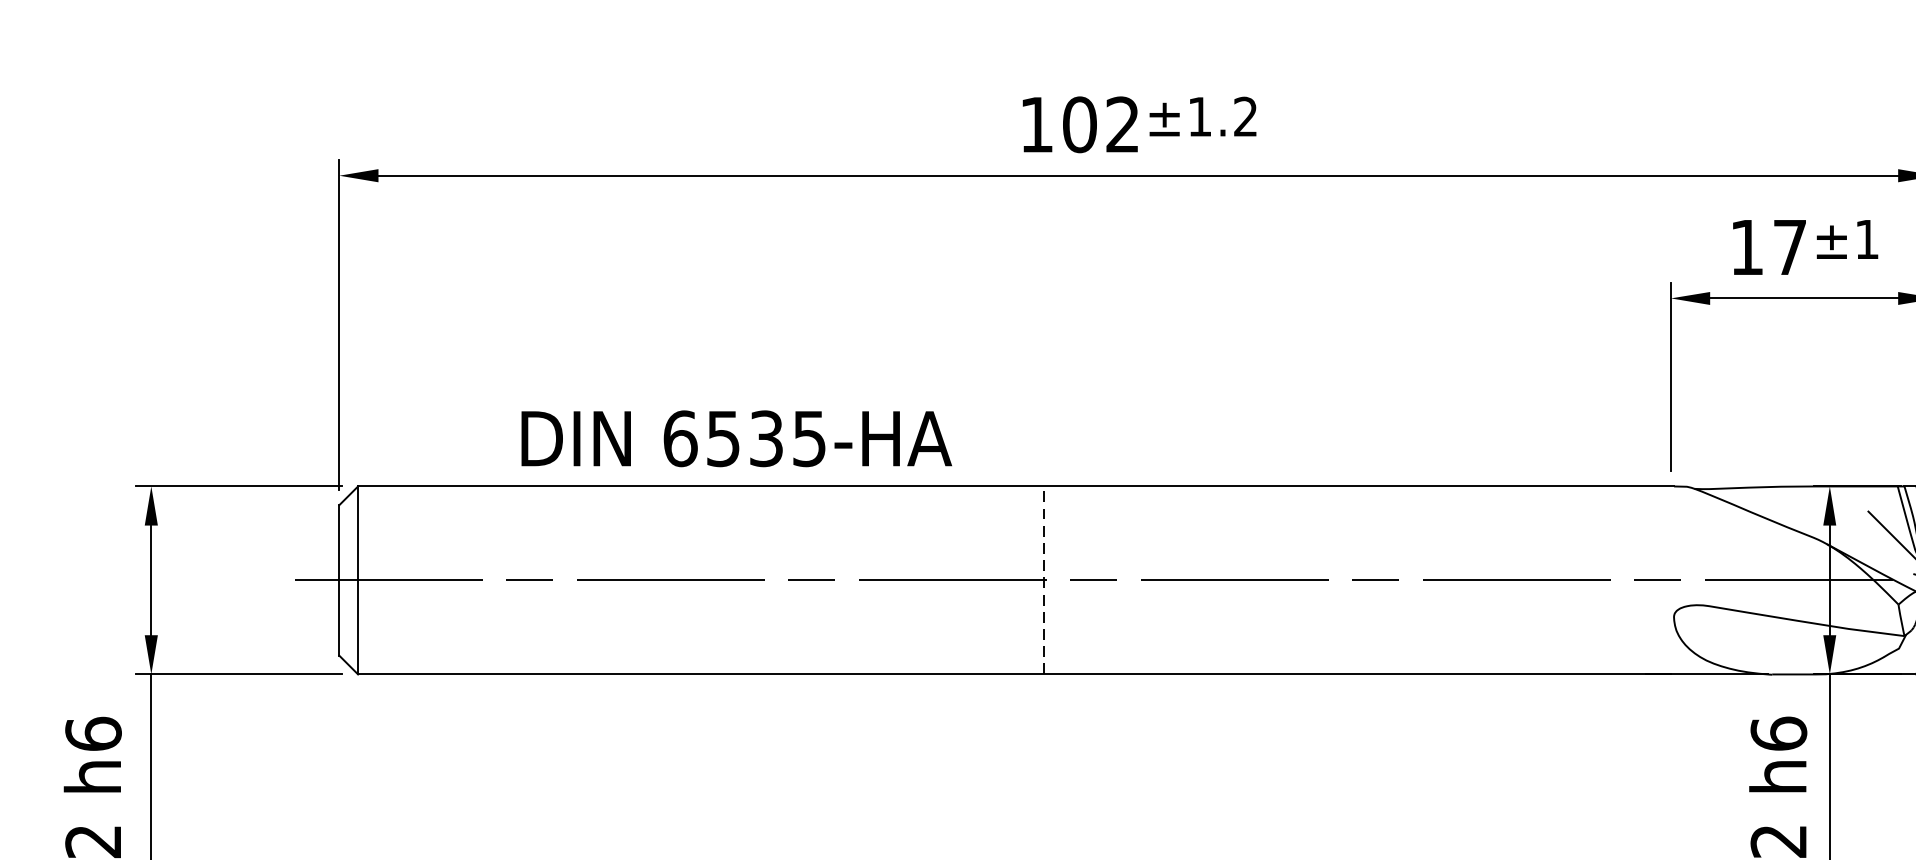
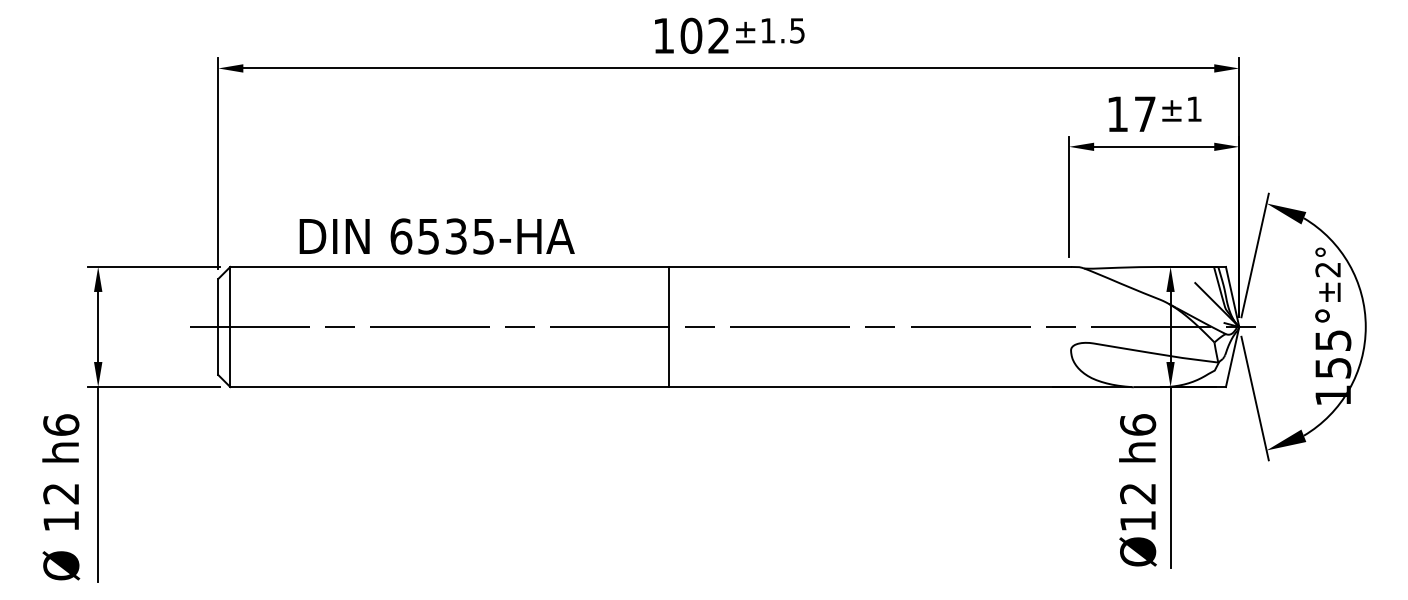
text: (1245, 116) -> (797, 30), ±1.2 -> ±1.5
text: (735, 438) -> (436, 236), moved
line: (1043, 579) -> (668, 326), dashed -> solid

